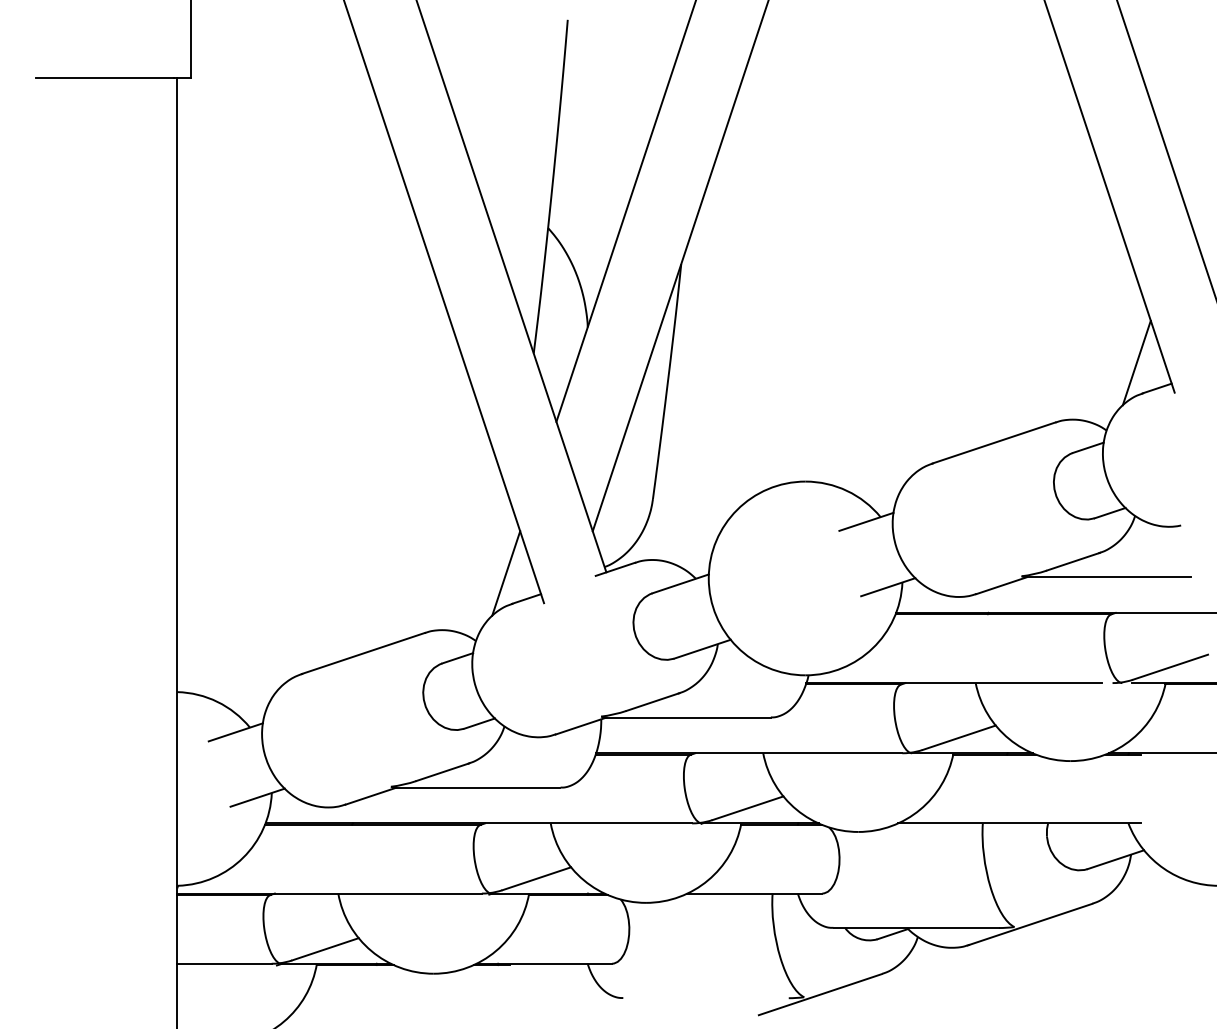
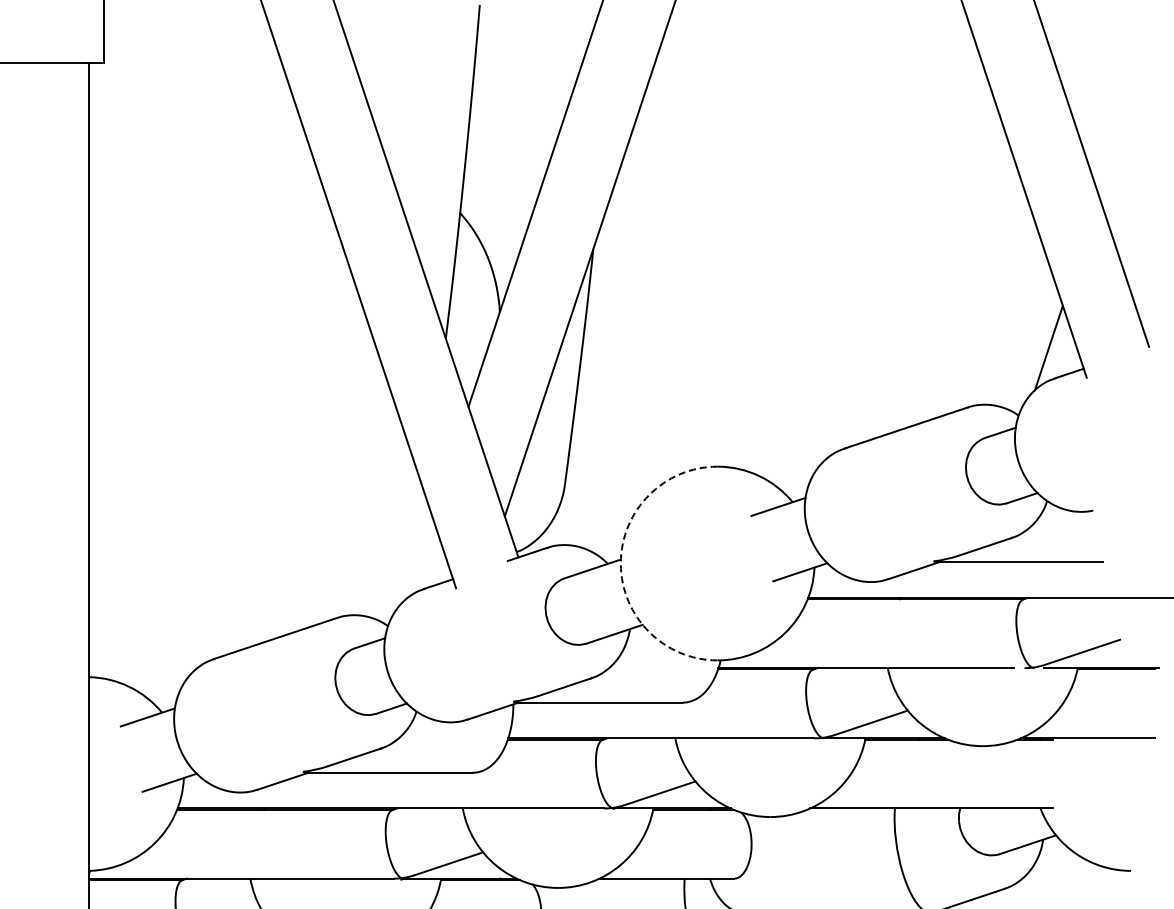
line: (506, 573) -> (418, 558), removed
arc: (708, 578) -> (620, 563), solid -> dashed

